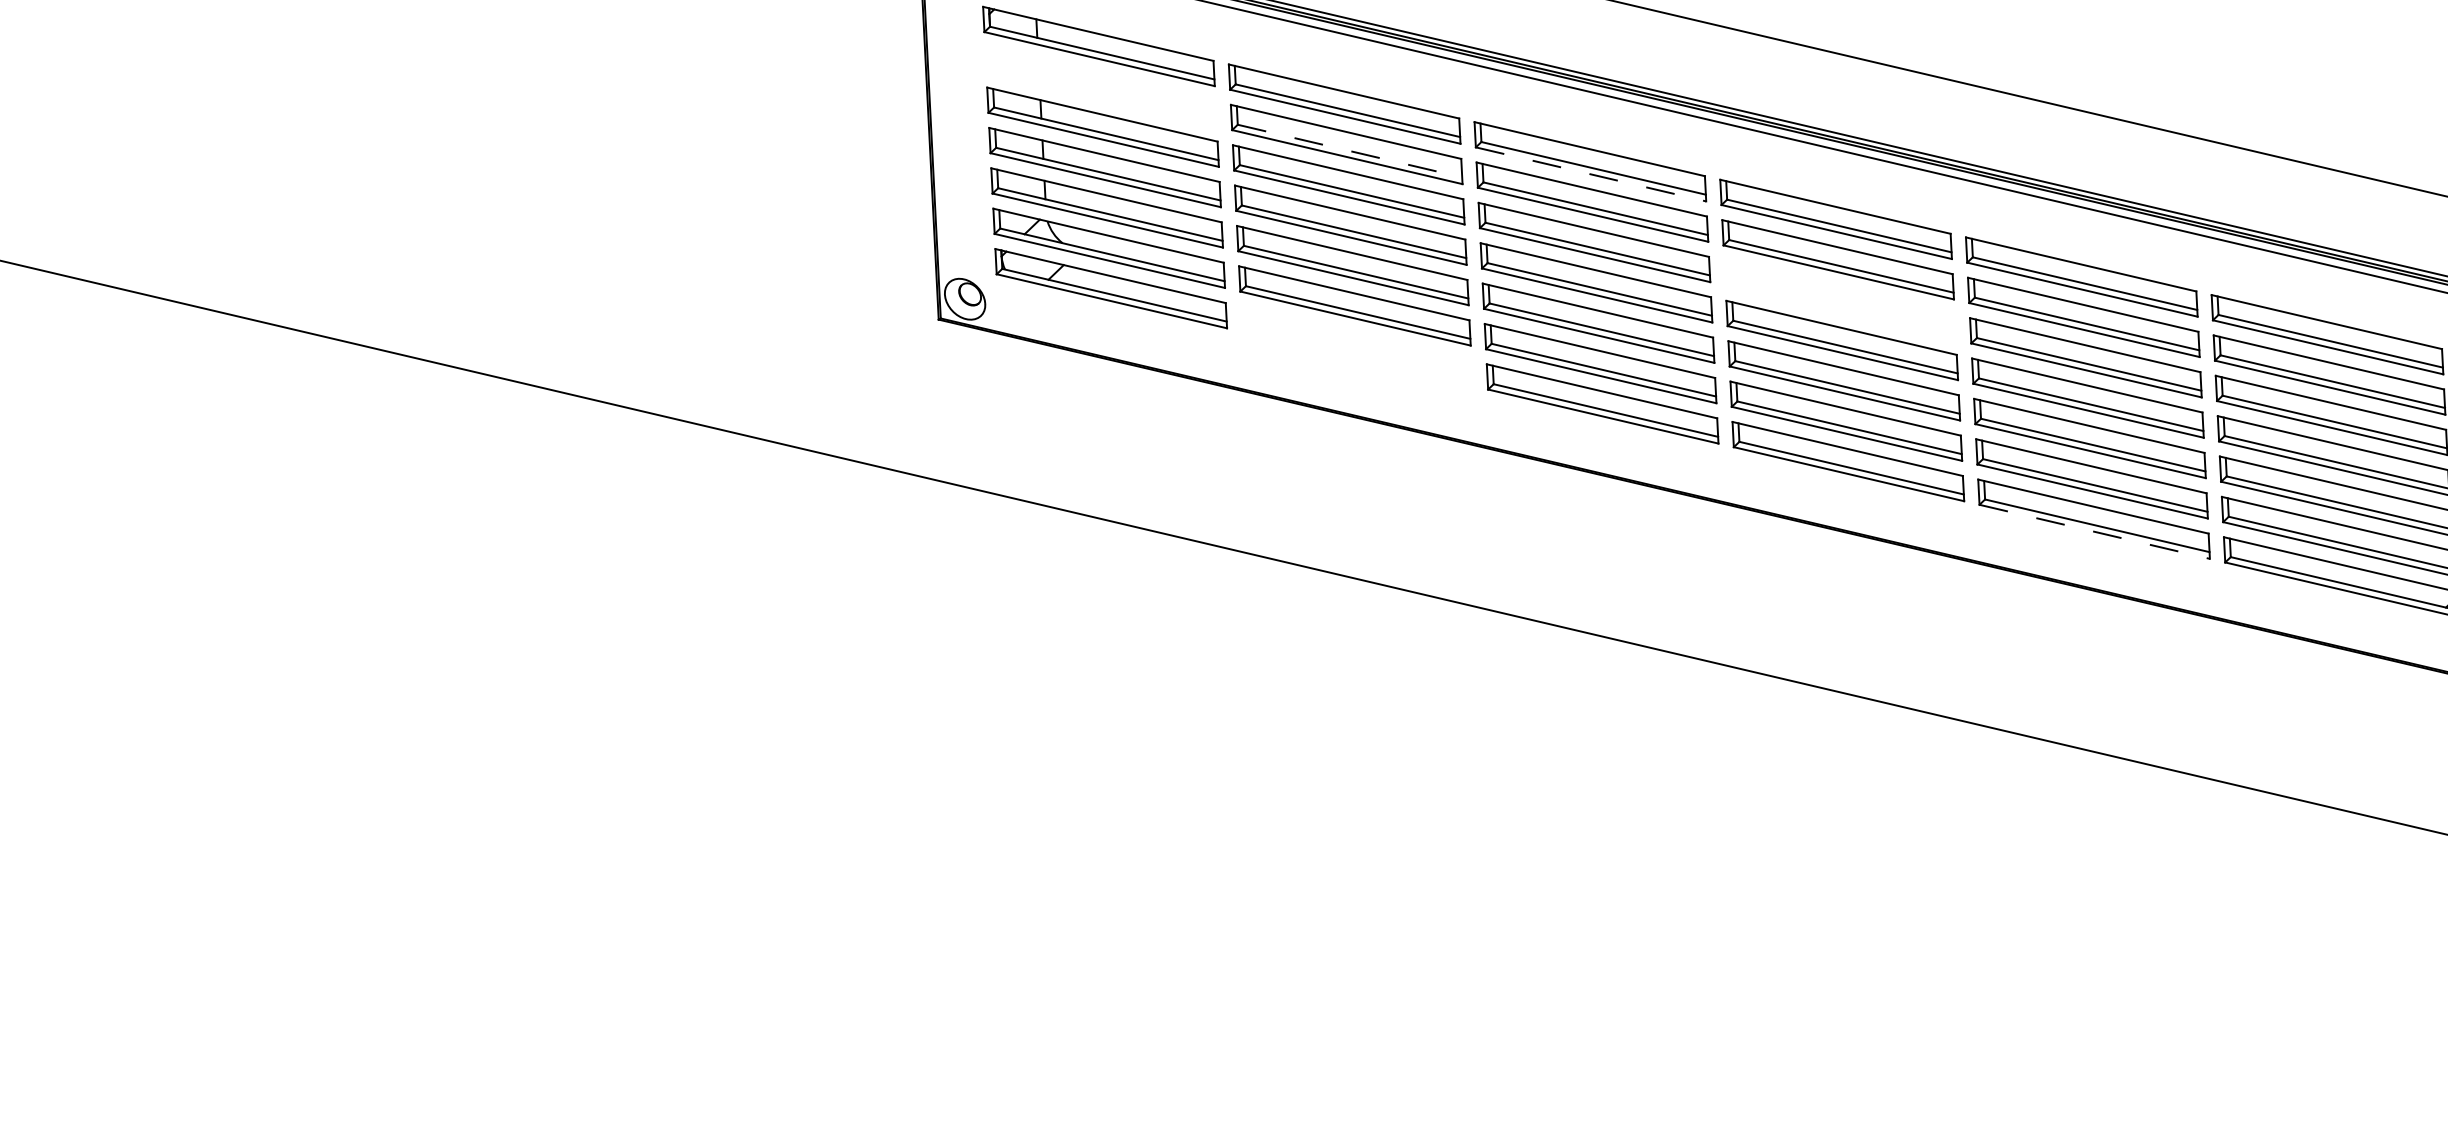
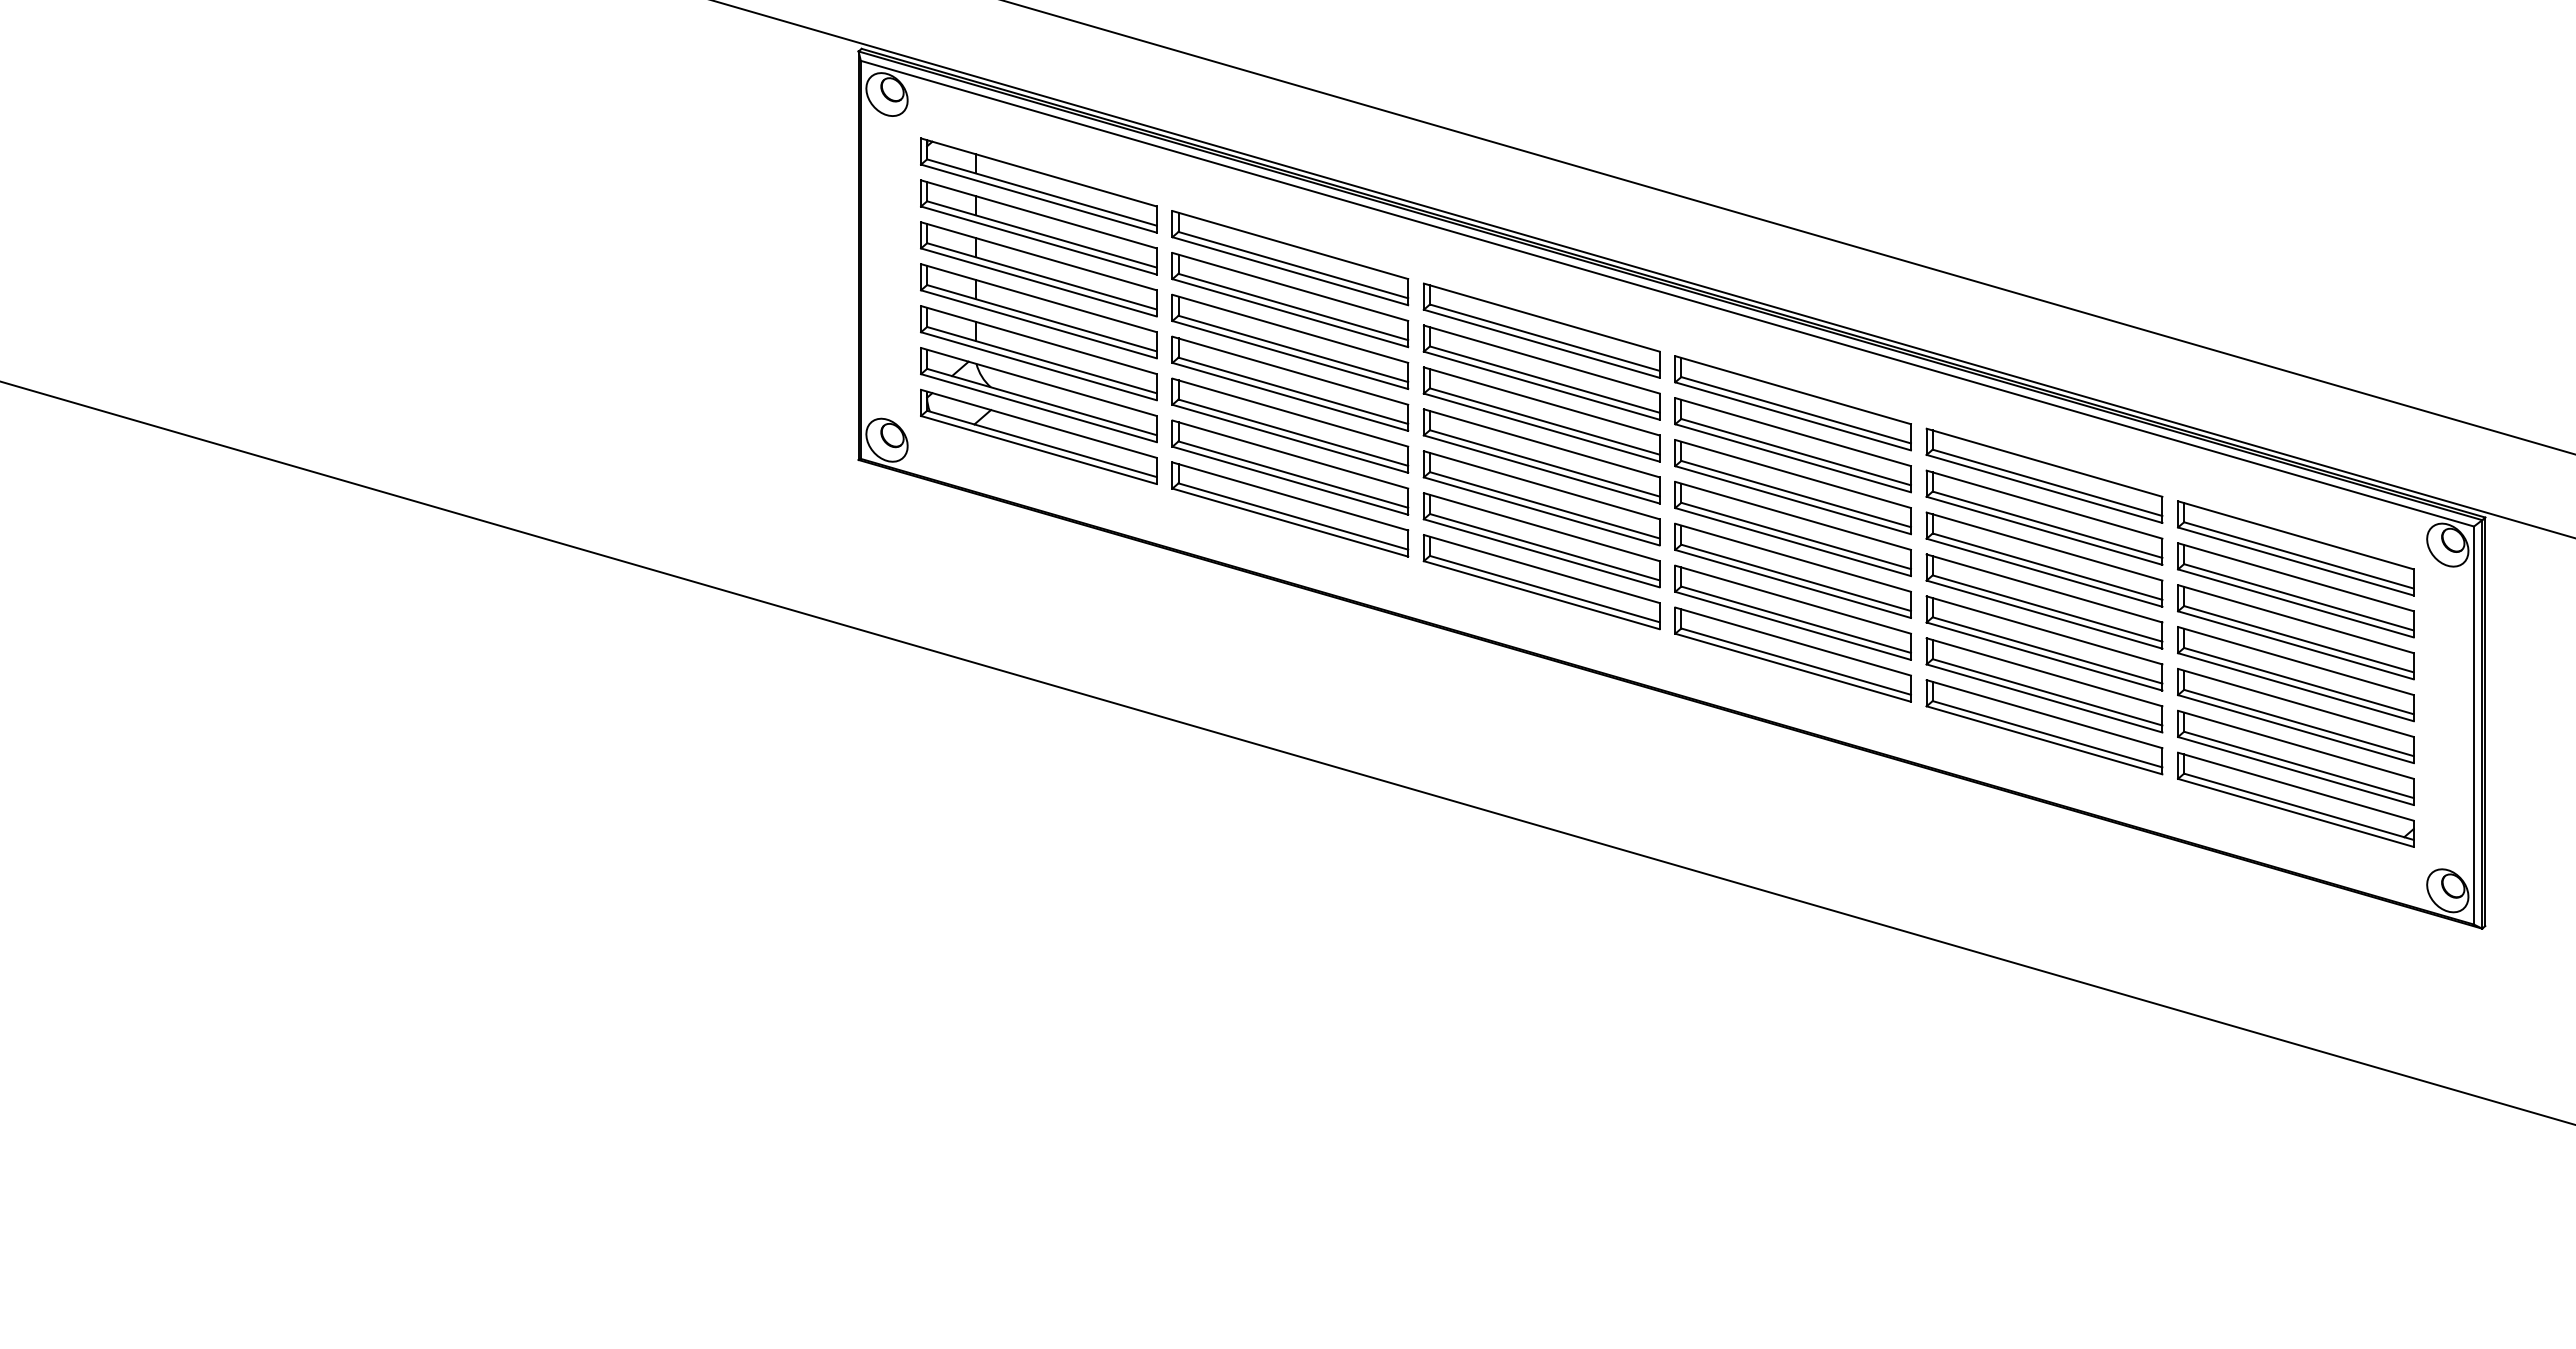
part: (1100, 86) -> (1038, 227), added
line: (1350, 151) -> (1293, 307), dashed -> solid
line: (1590, 174) -> (1541, 343), dashed -> solid
part: (1839, 300) -> (1792, 487), added
part: (1357, 346) -> (1290, 509), added
line: (2094, 531) -> (2044, 740), dashed -> solid

